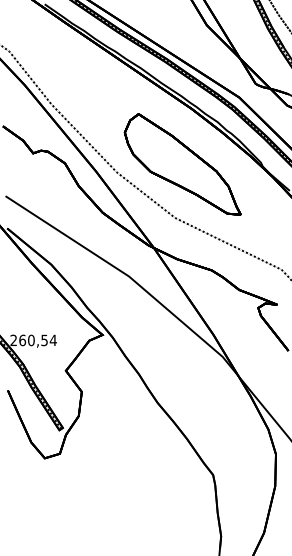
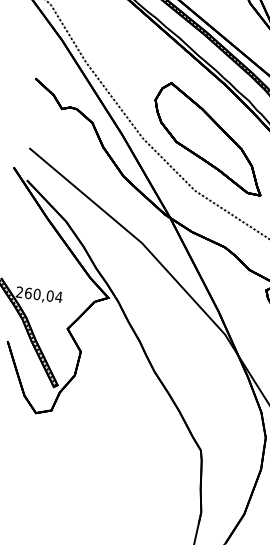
text: (44, 340) -> (50, 296), 260,54 -> 260,04

